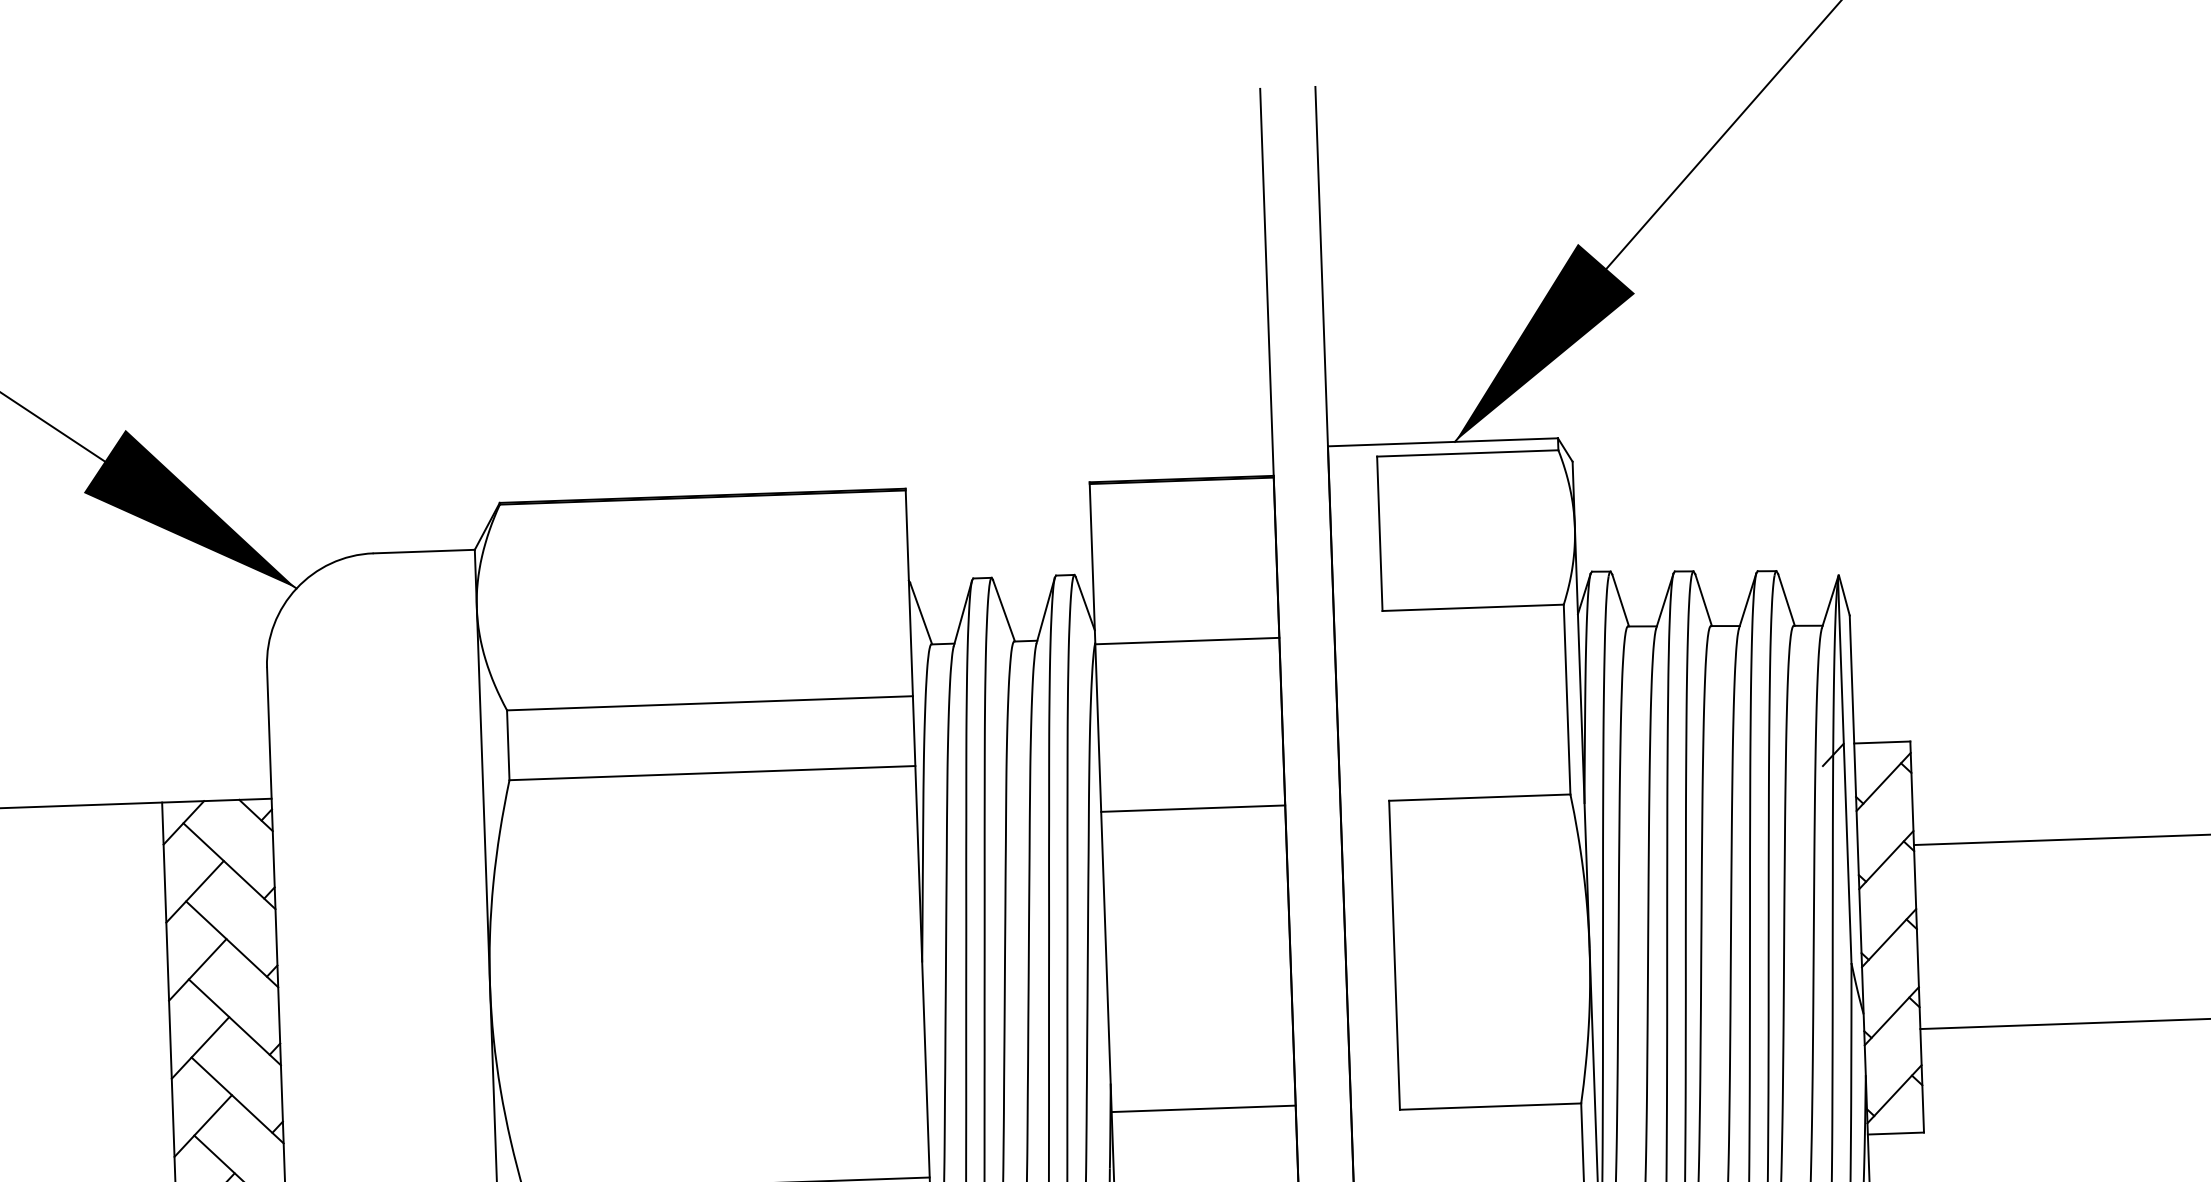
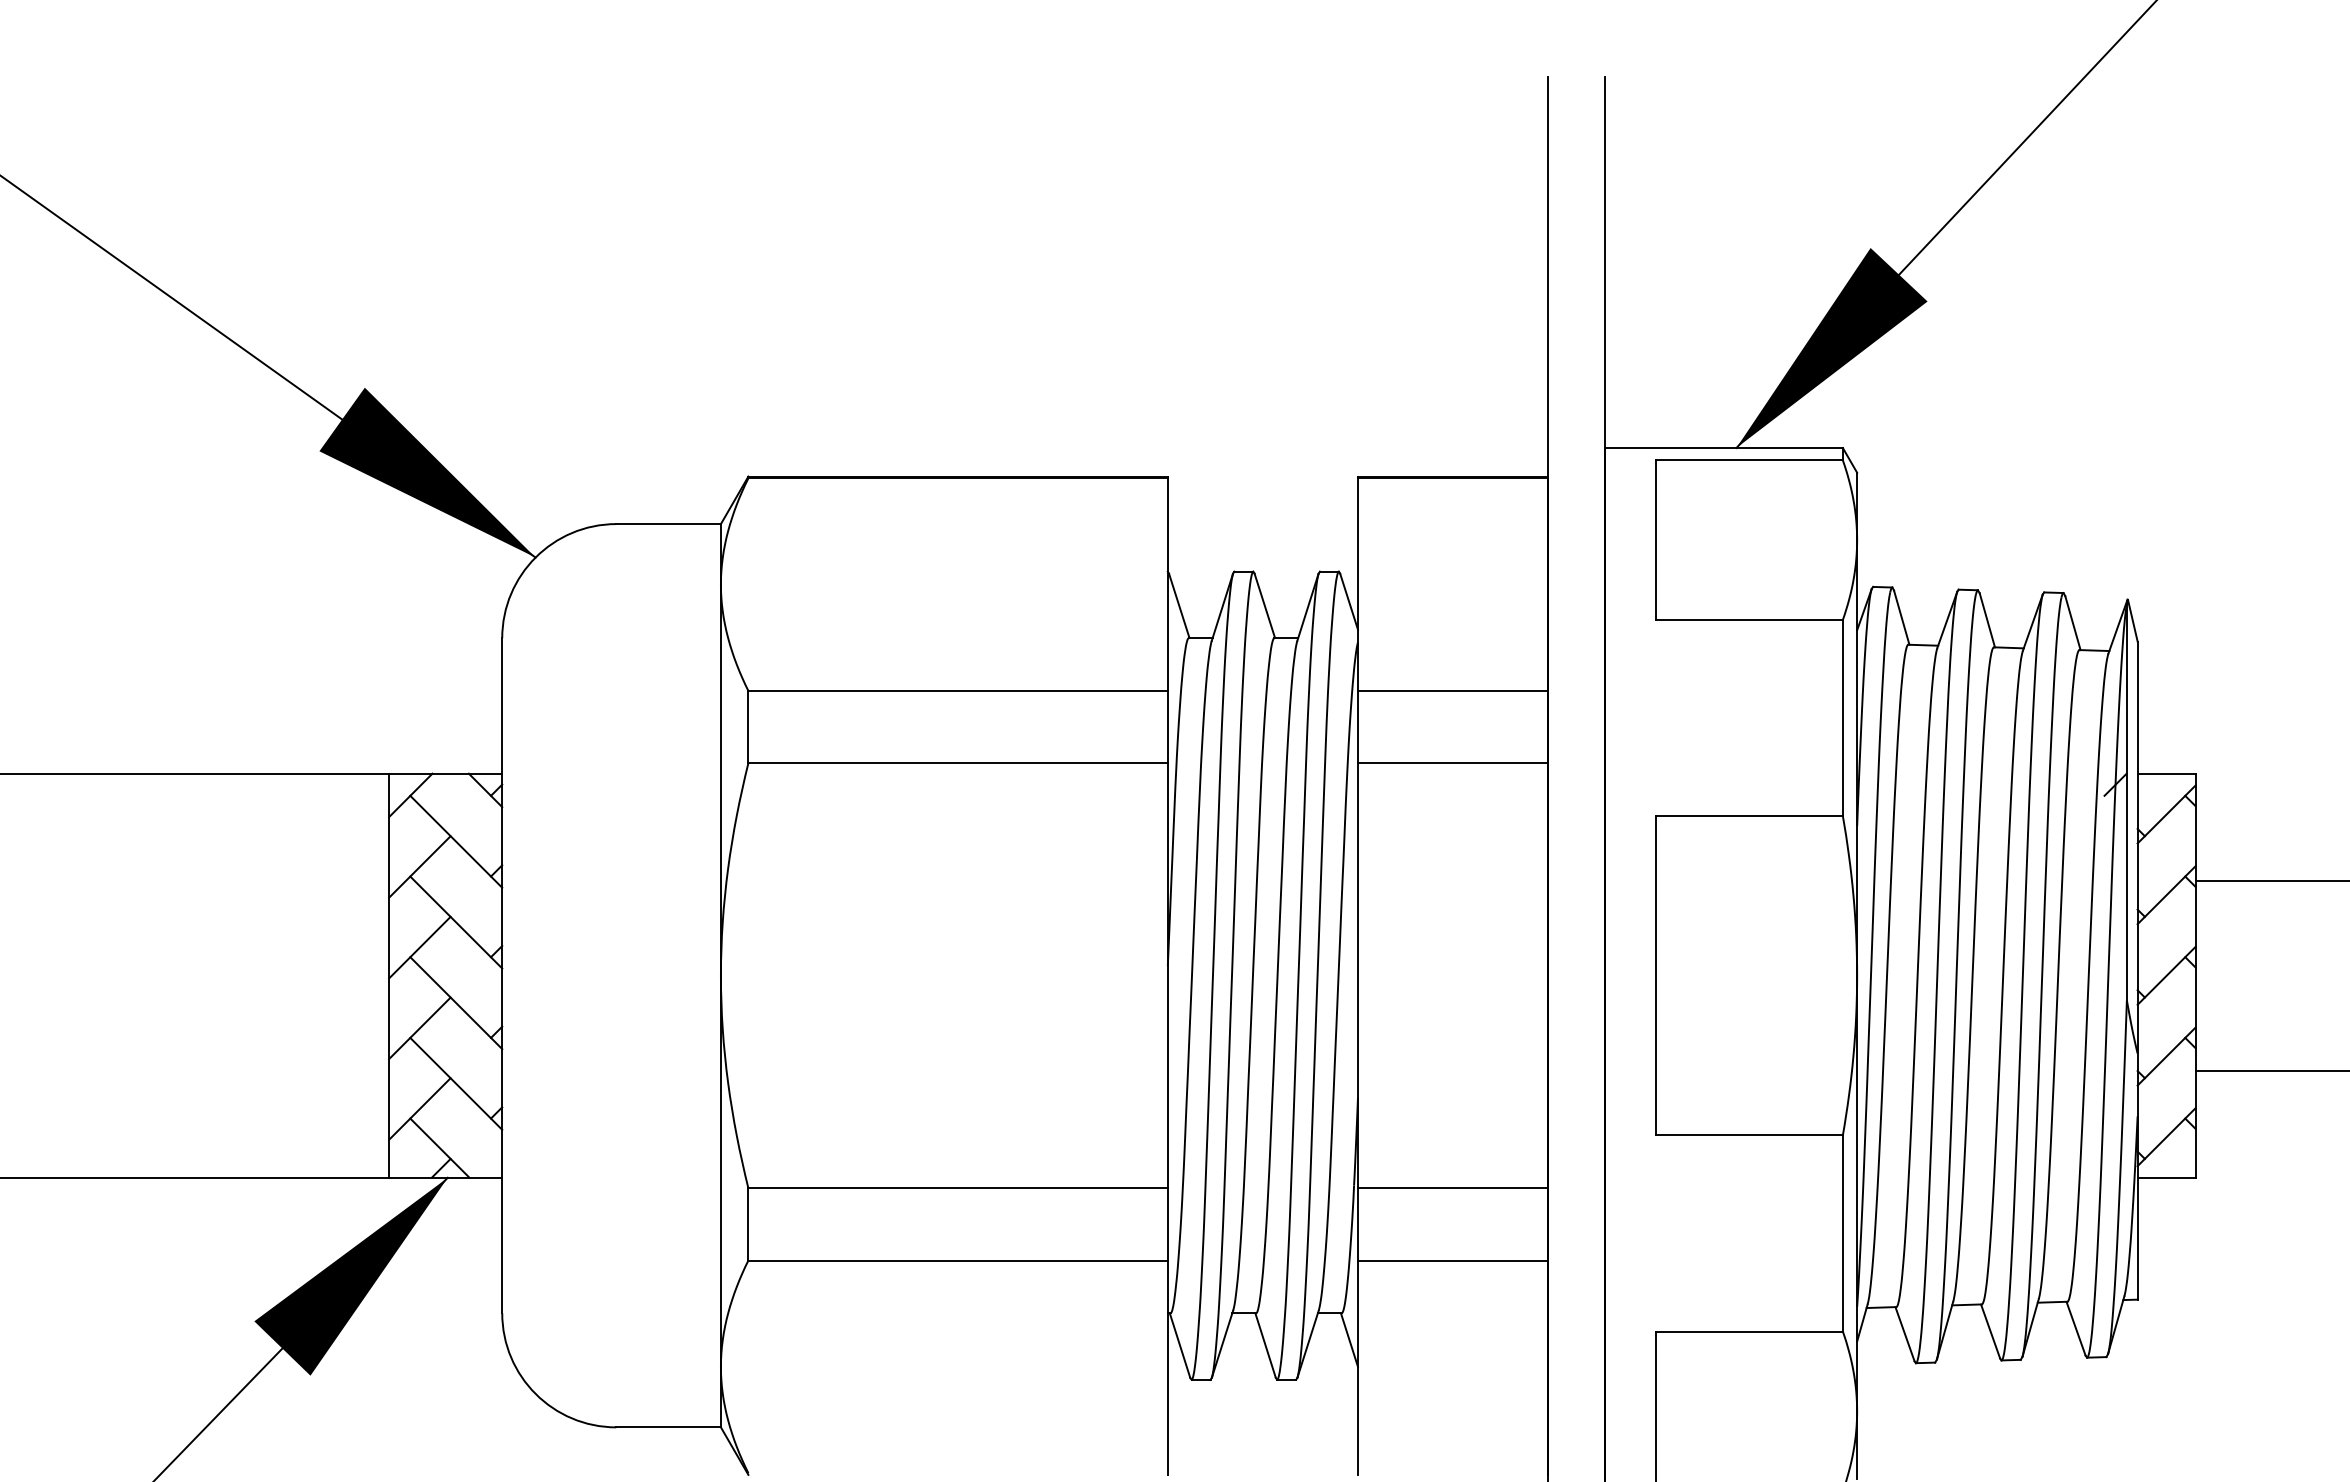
line: (1186, 640) -> (1452, 690), moved
line: (1192, 809) -> (1452, 763), moved
line: (1203, 1109) -> (1452, 1188), moved

